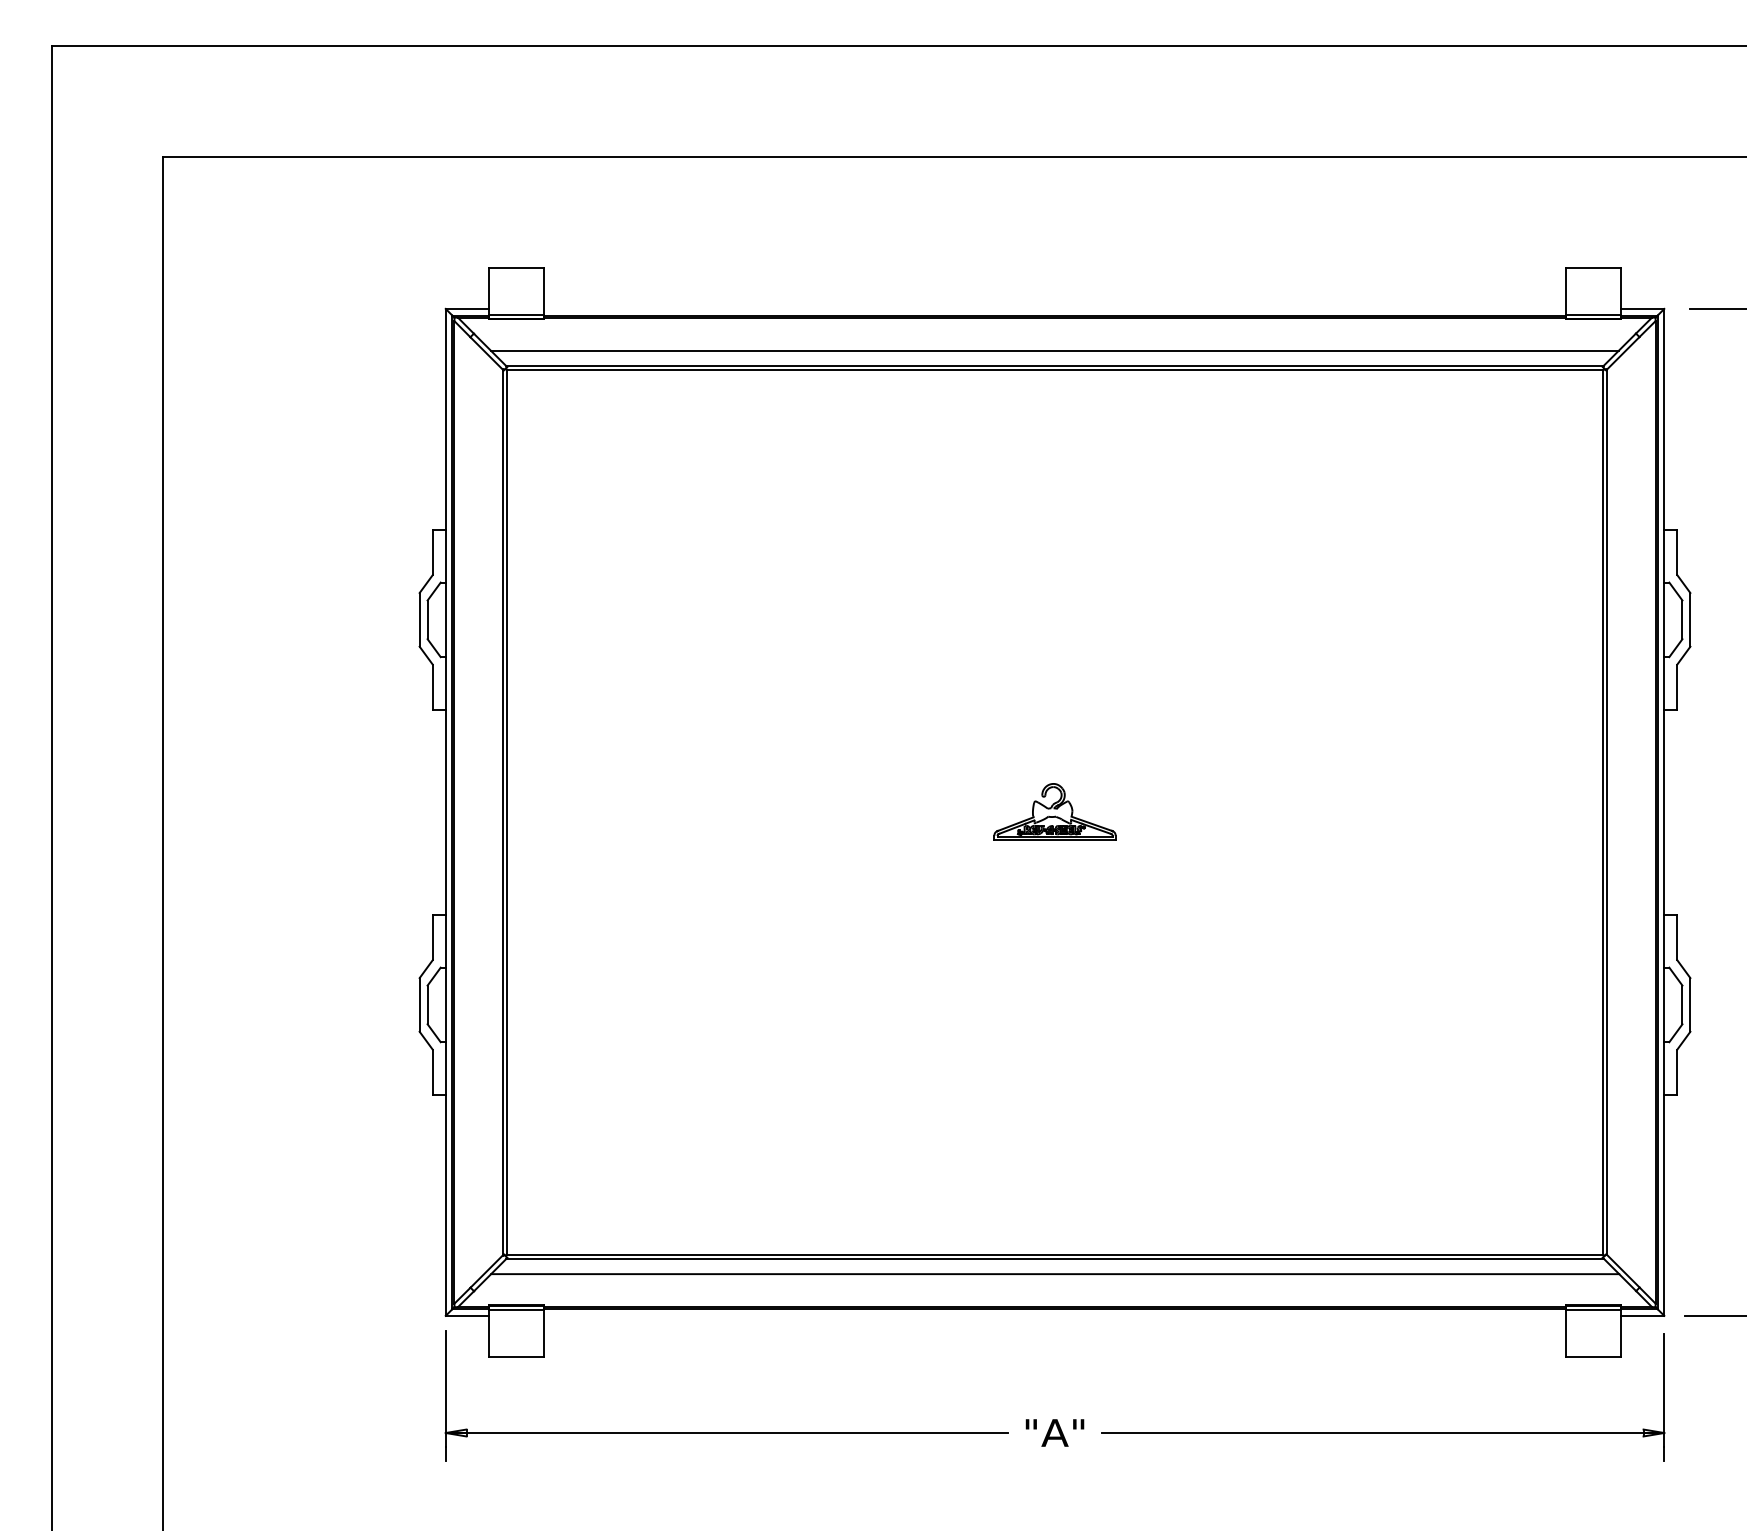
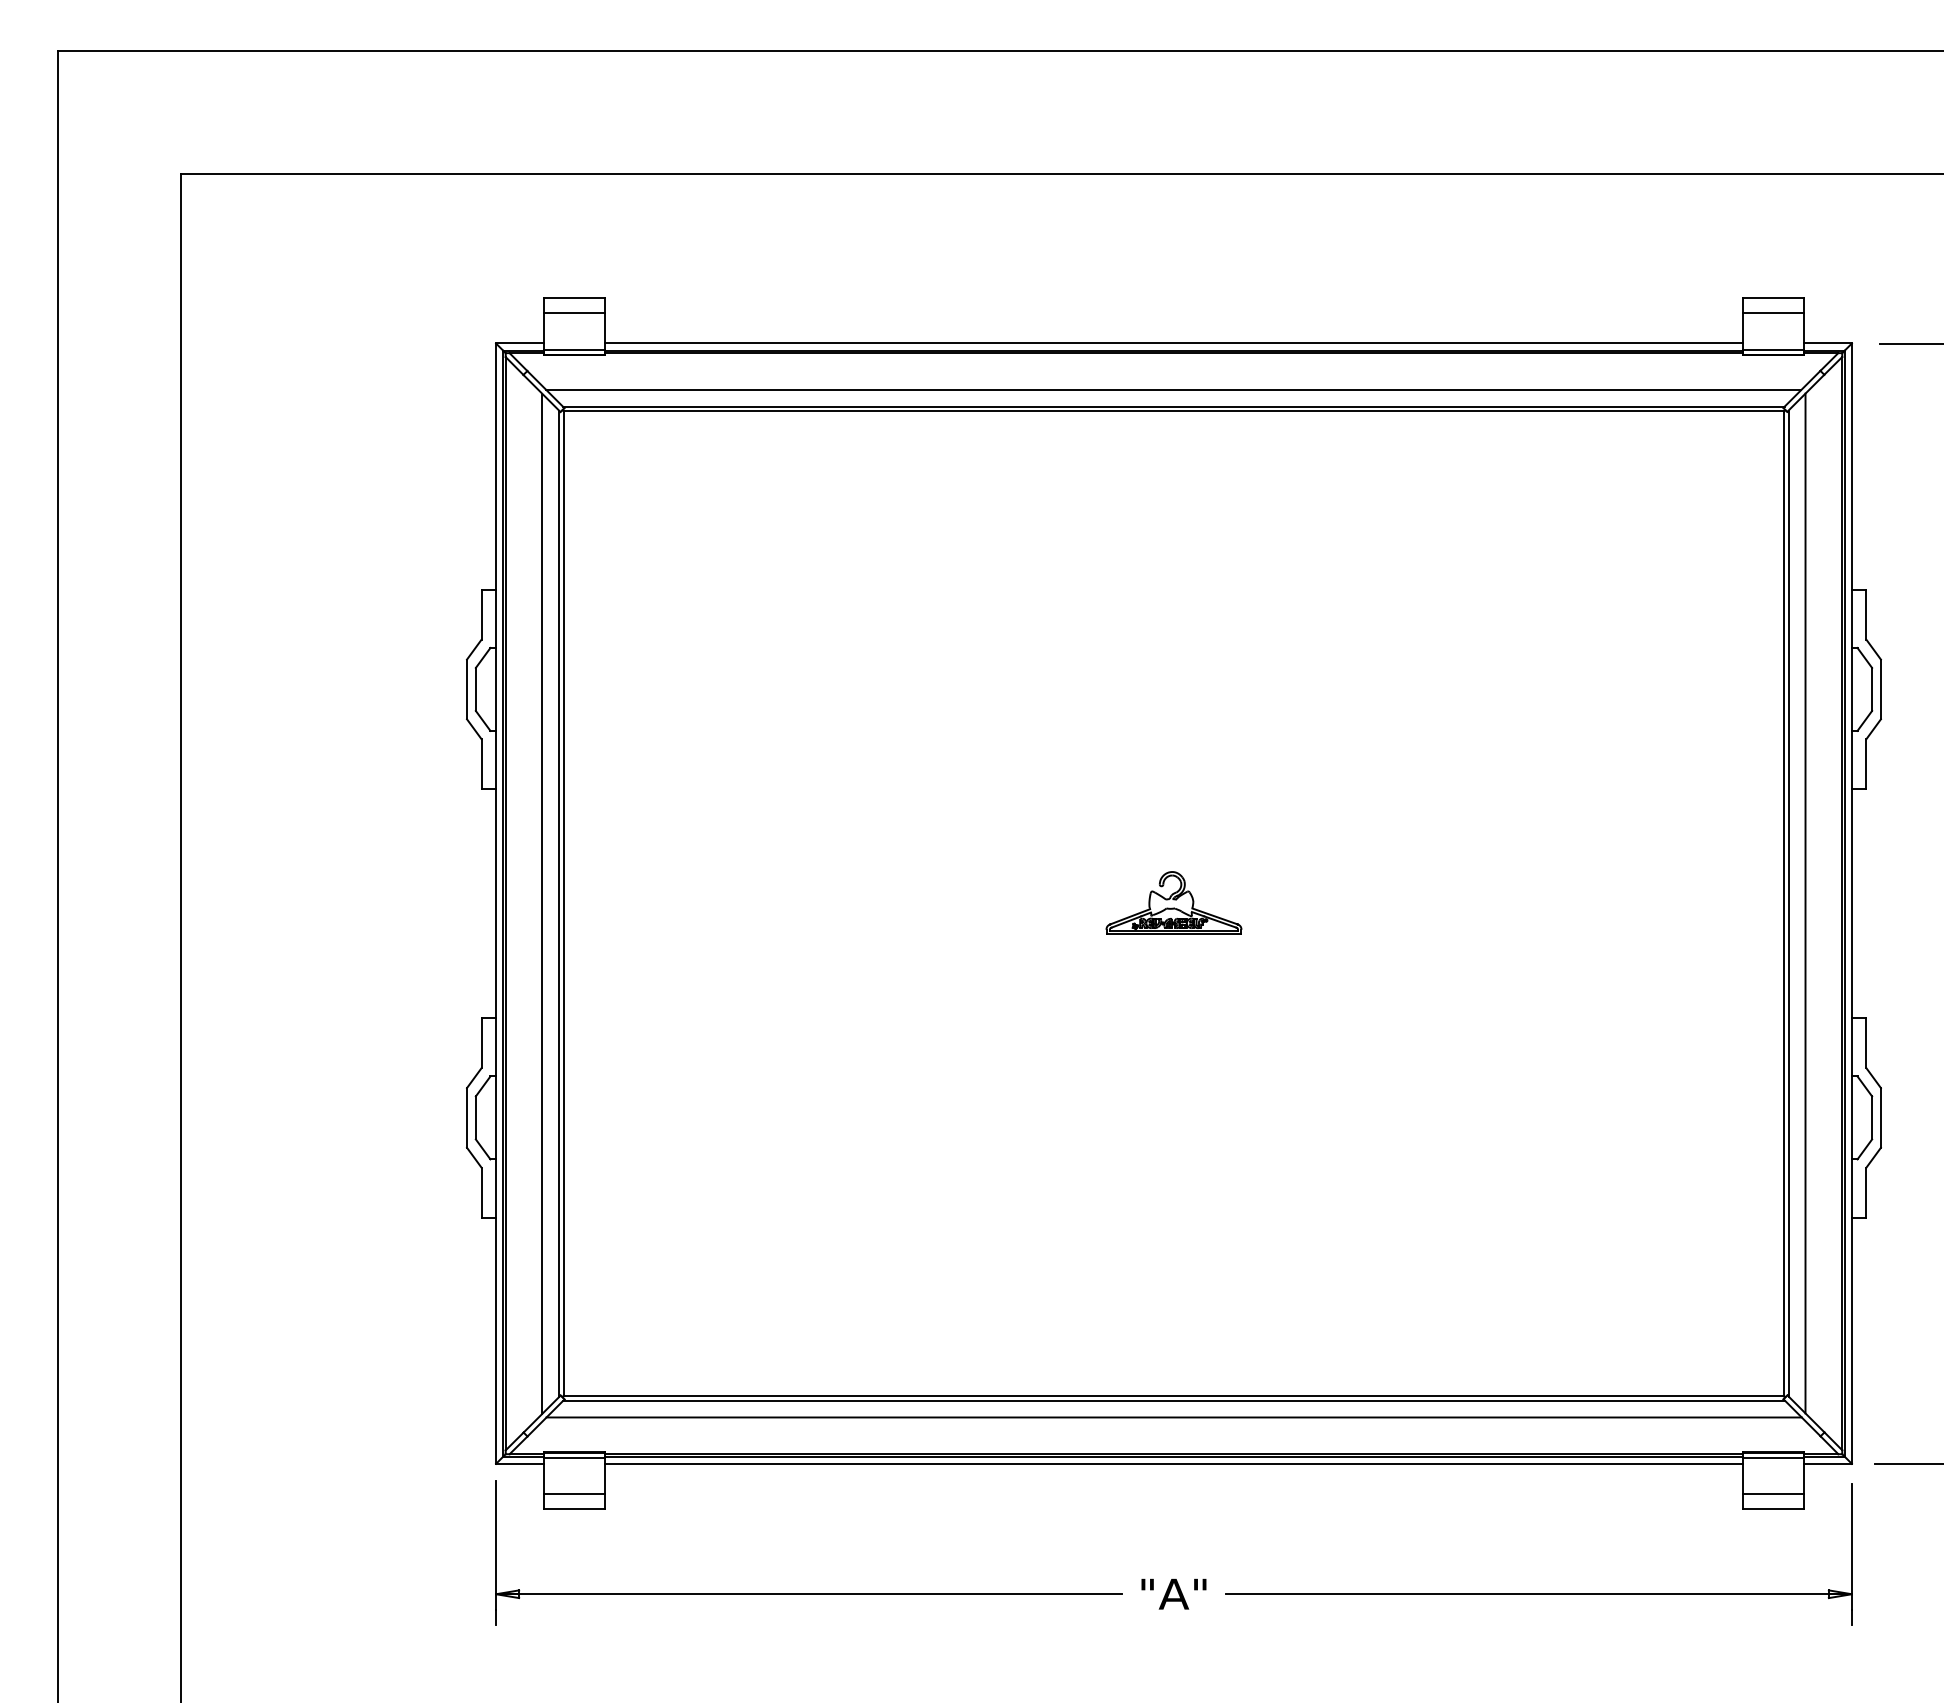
line: (515, 281) -> (573, 312), added
line: (1593, 281) -> (1773, 312), added
line: (1054, 308) -> (1173, 342), added
line: (487, 812) -> (542, 903), added
line: (1622, 812) -> (1805, 903), added
line: (1054, 1315) -> (1173, 1463), added
line: (515, 1342) -> (573, 1493), added
line: (1593, 1342) -> (1773, 1493), added

